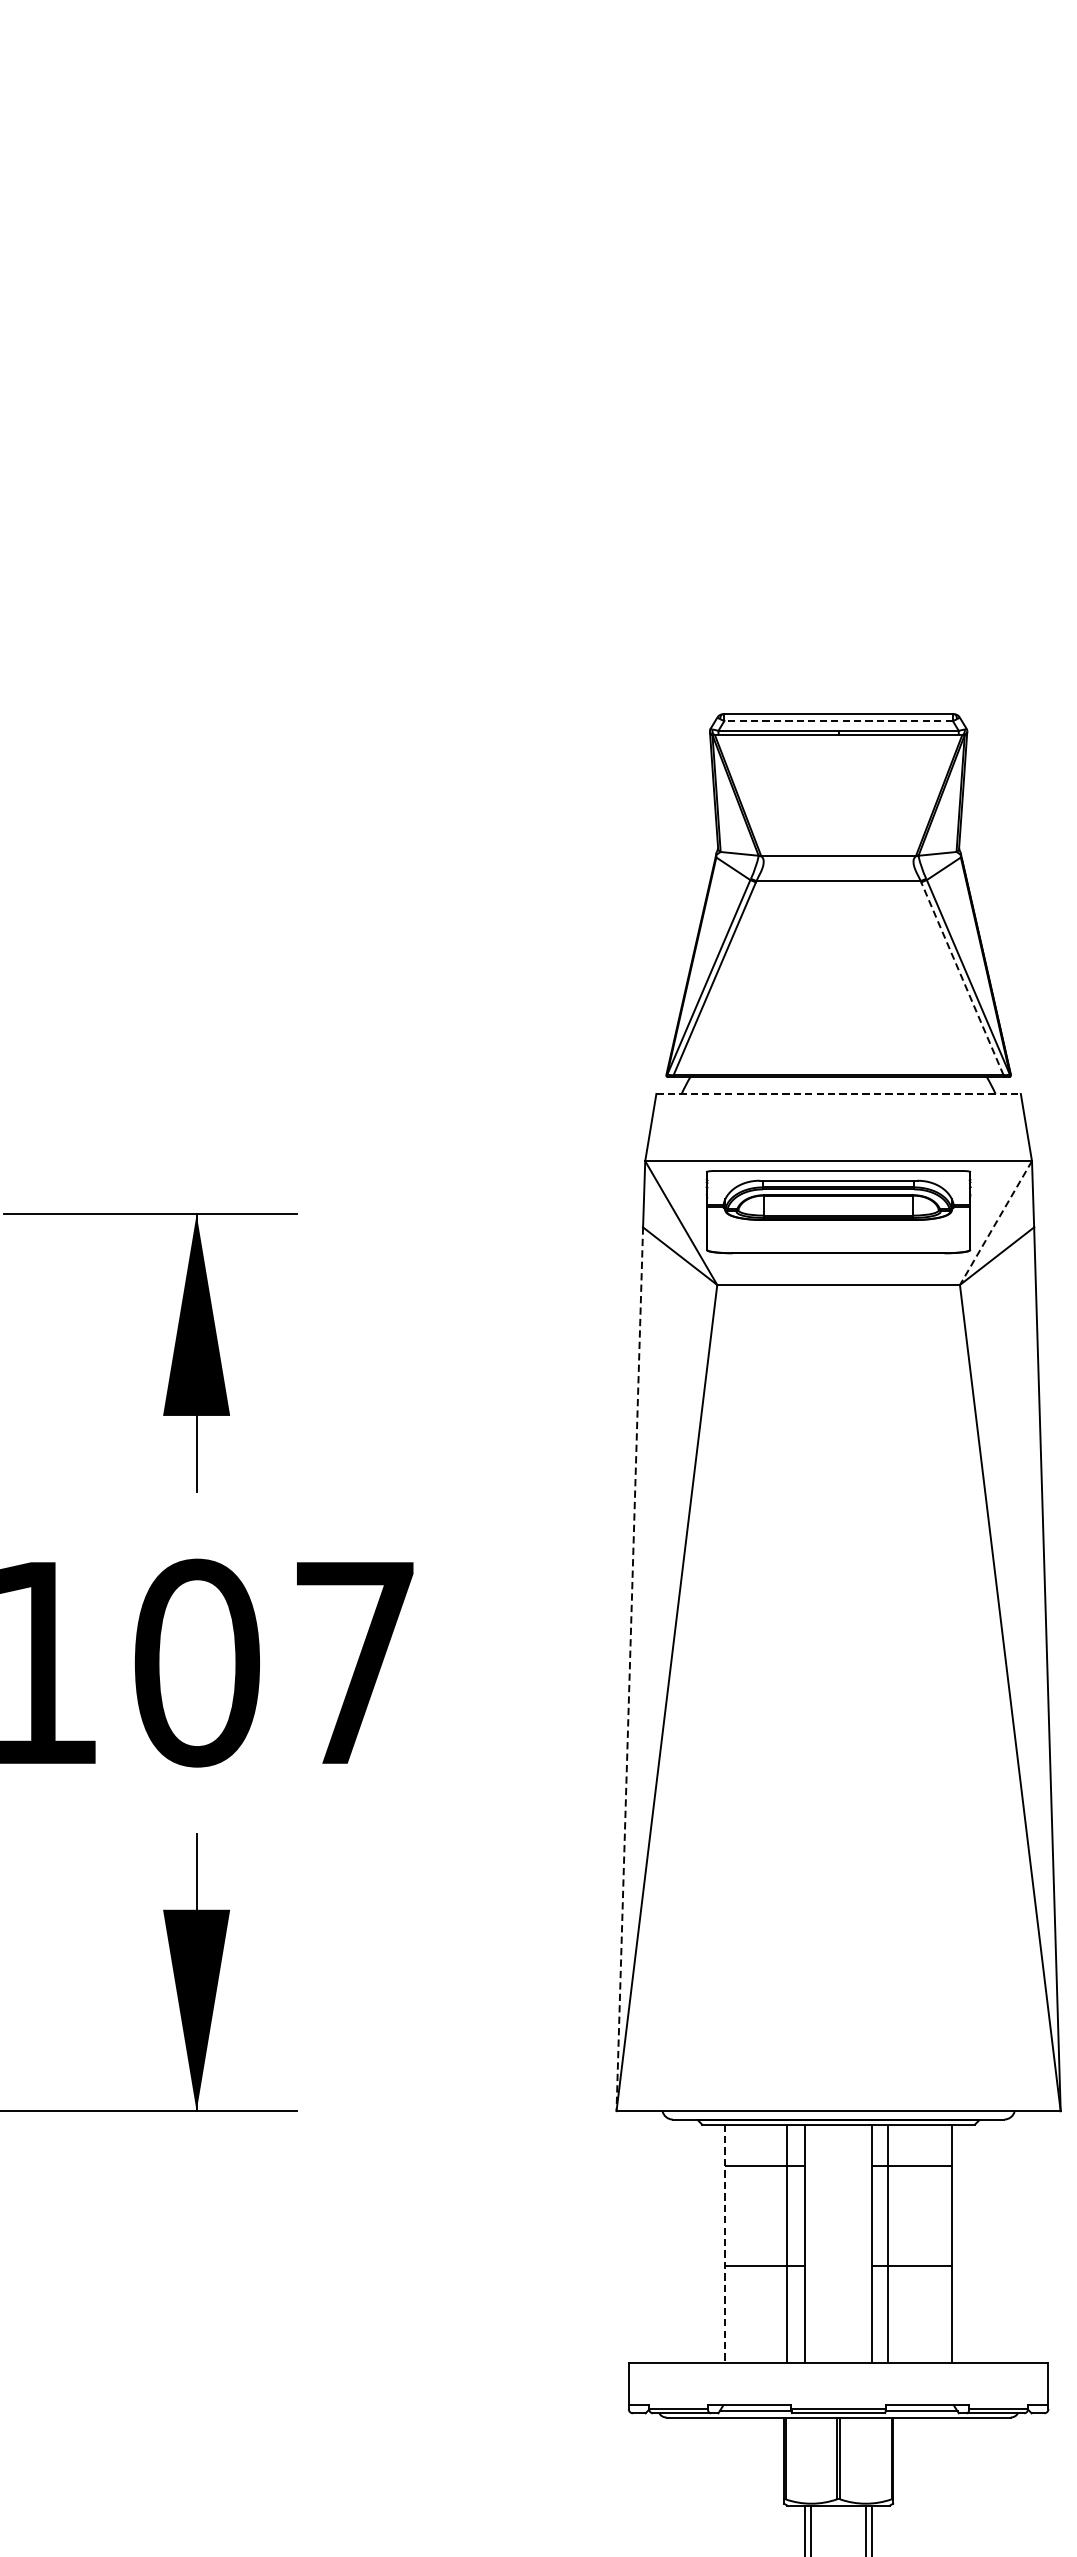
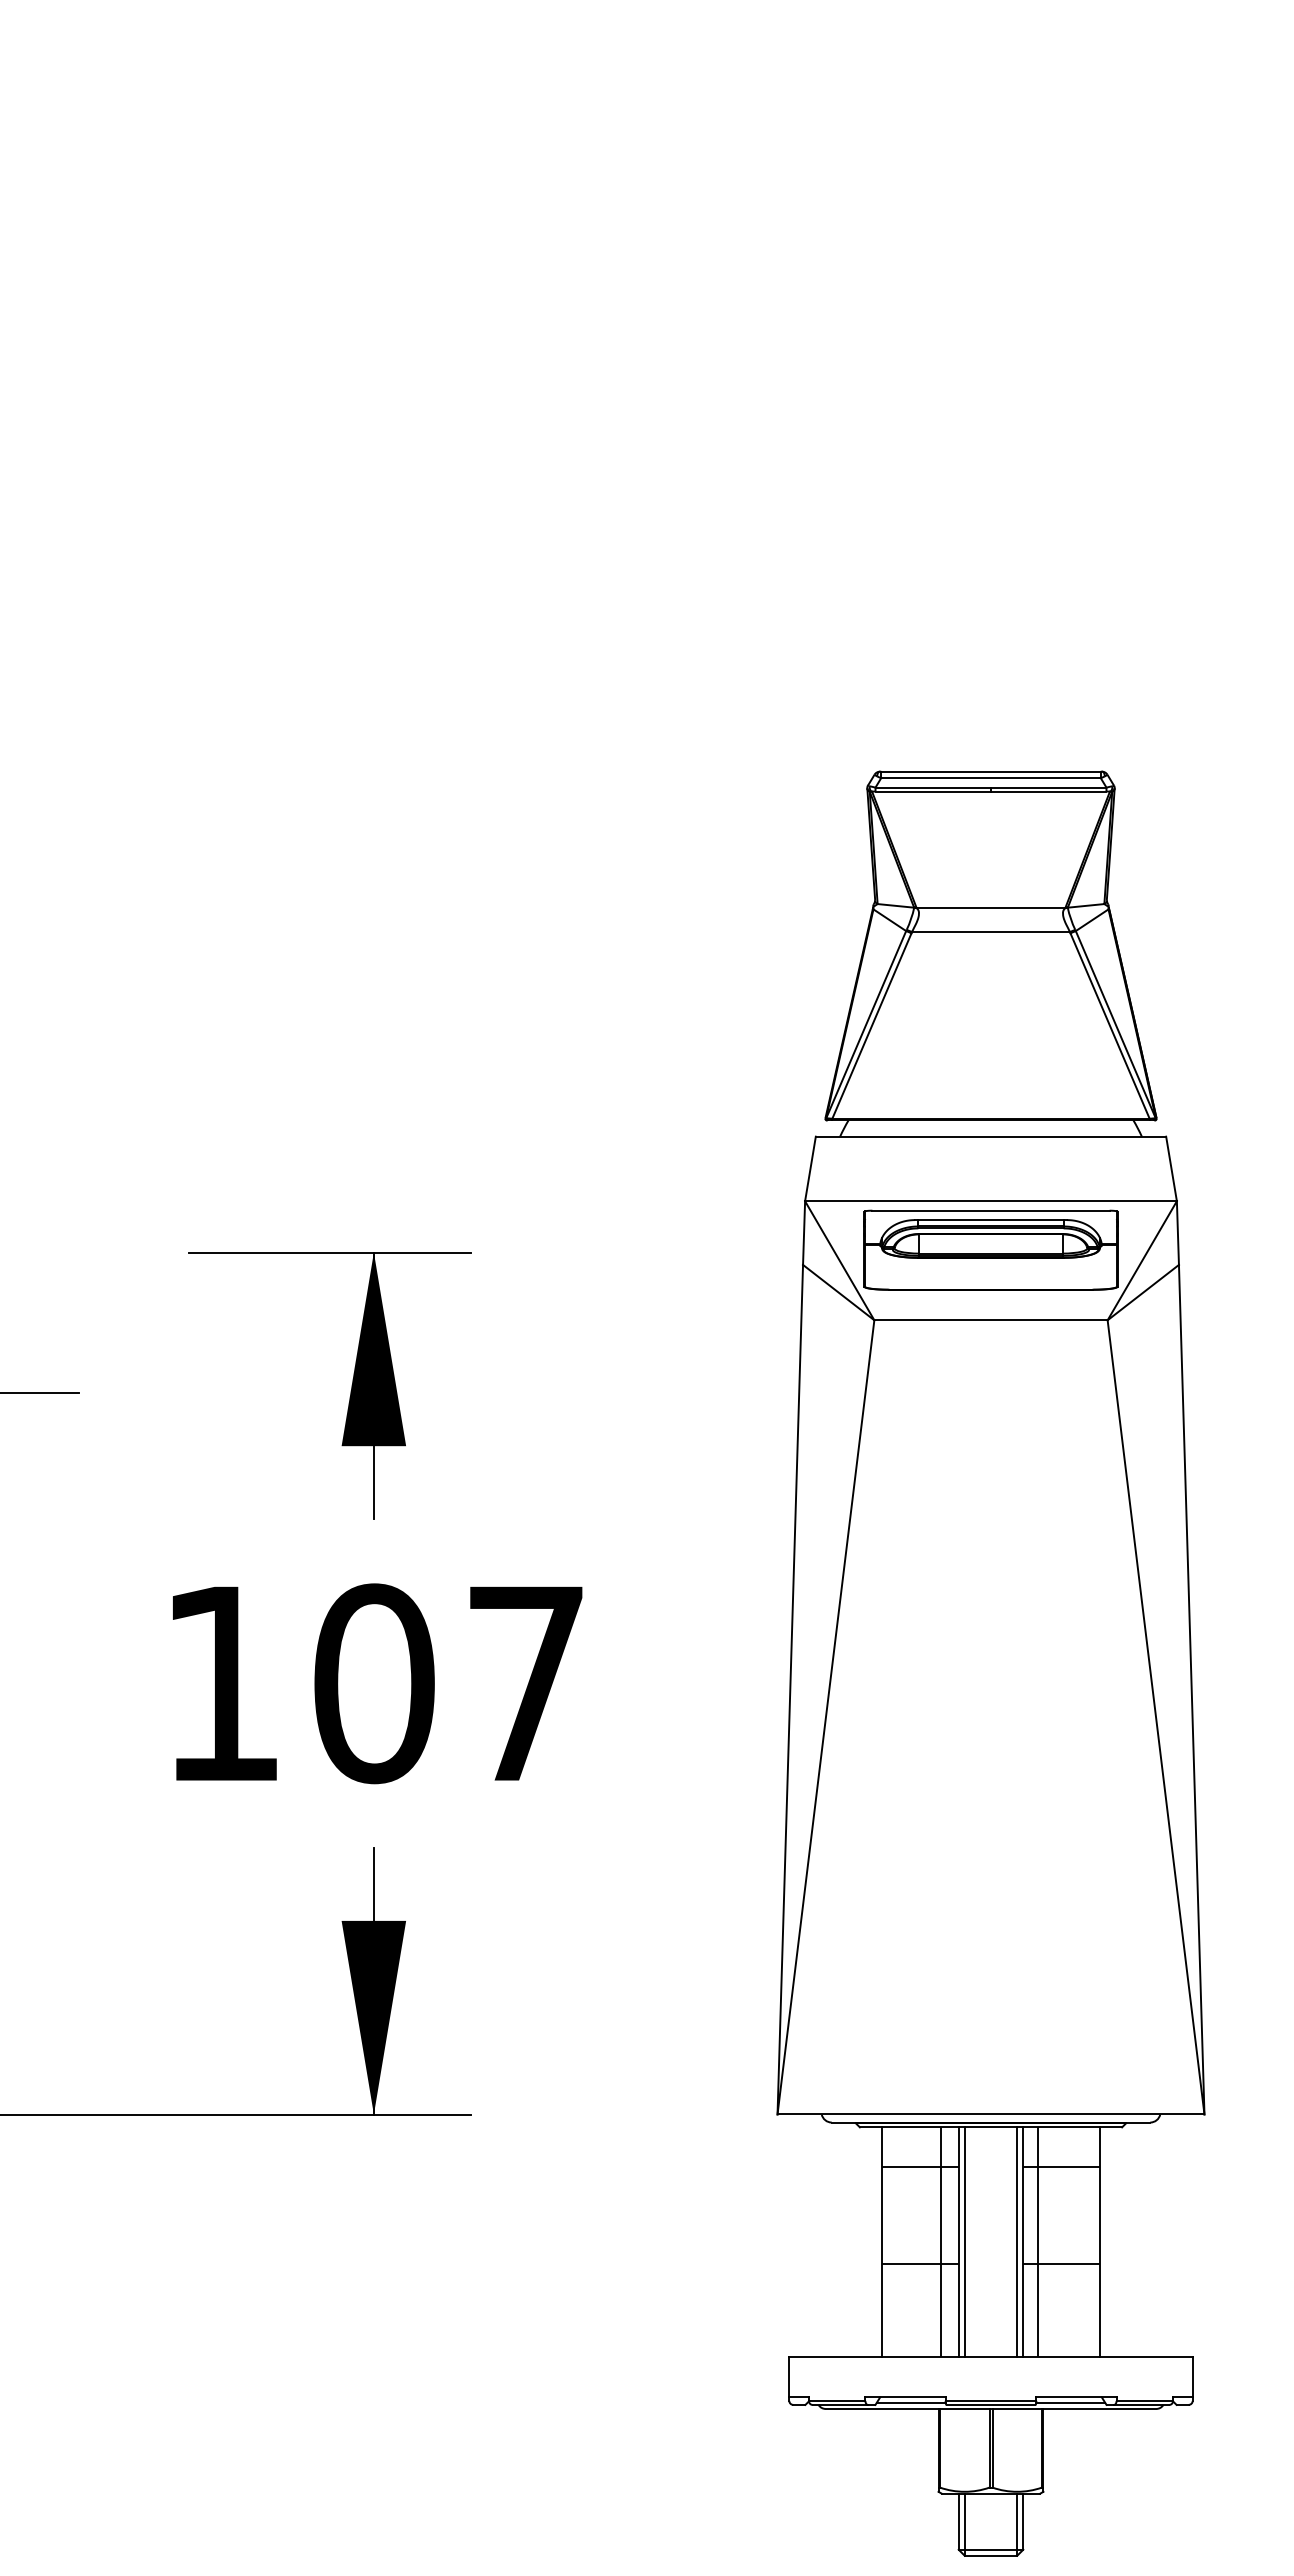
line: (839, 721) -> (991, 778), dashed -> solid
line: (962, 979) -> (1110, 1026), dashed -> solid
line: (839, 1093) -> (991, 1136), dashed -> solid
line: (996, 1222) -> (1142, 1260), dashed -> solid
line: (630, 1669) -> (790, 1689), dashed -> solid
line: (725, 2243) -> (882, 2241), dashed -> solid
line: (811, 2243) -> (964, 2241), added
line: (866, 2243) -> (1017, 2241), added

